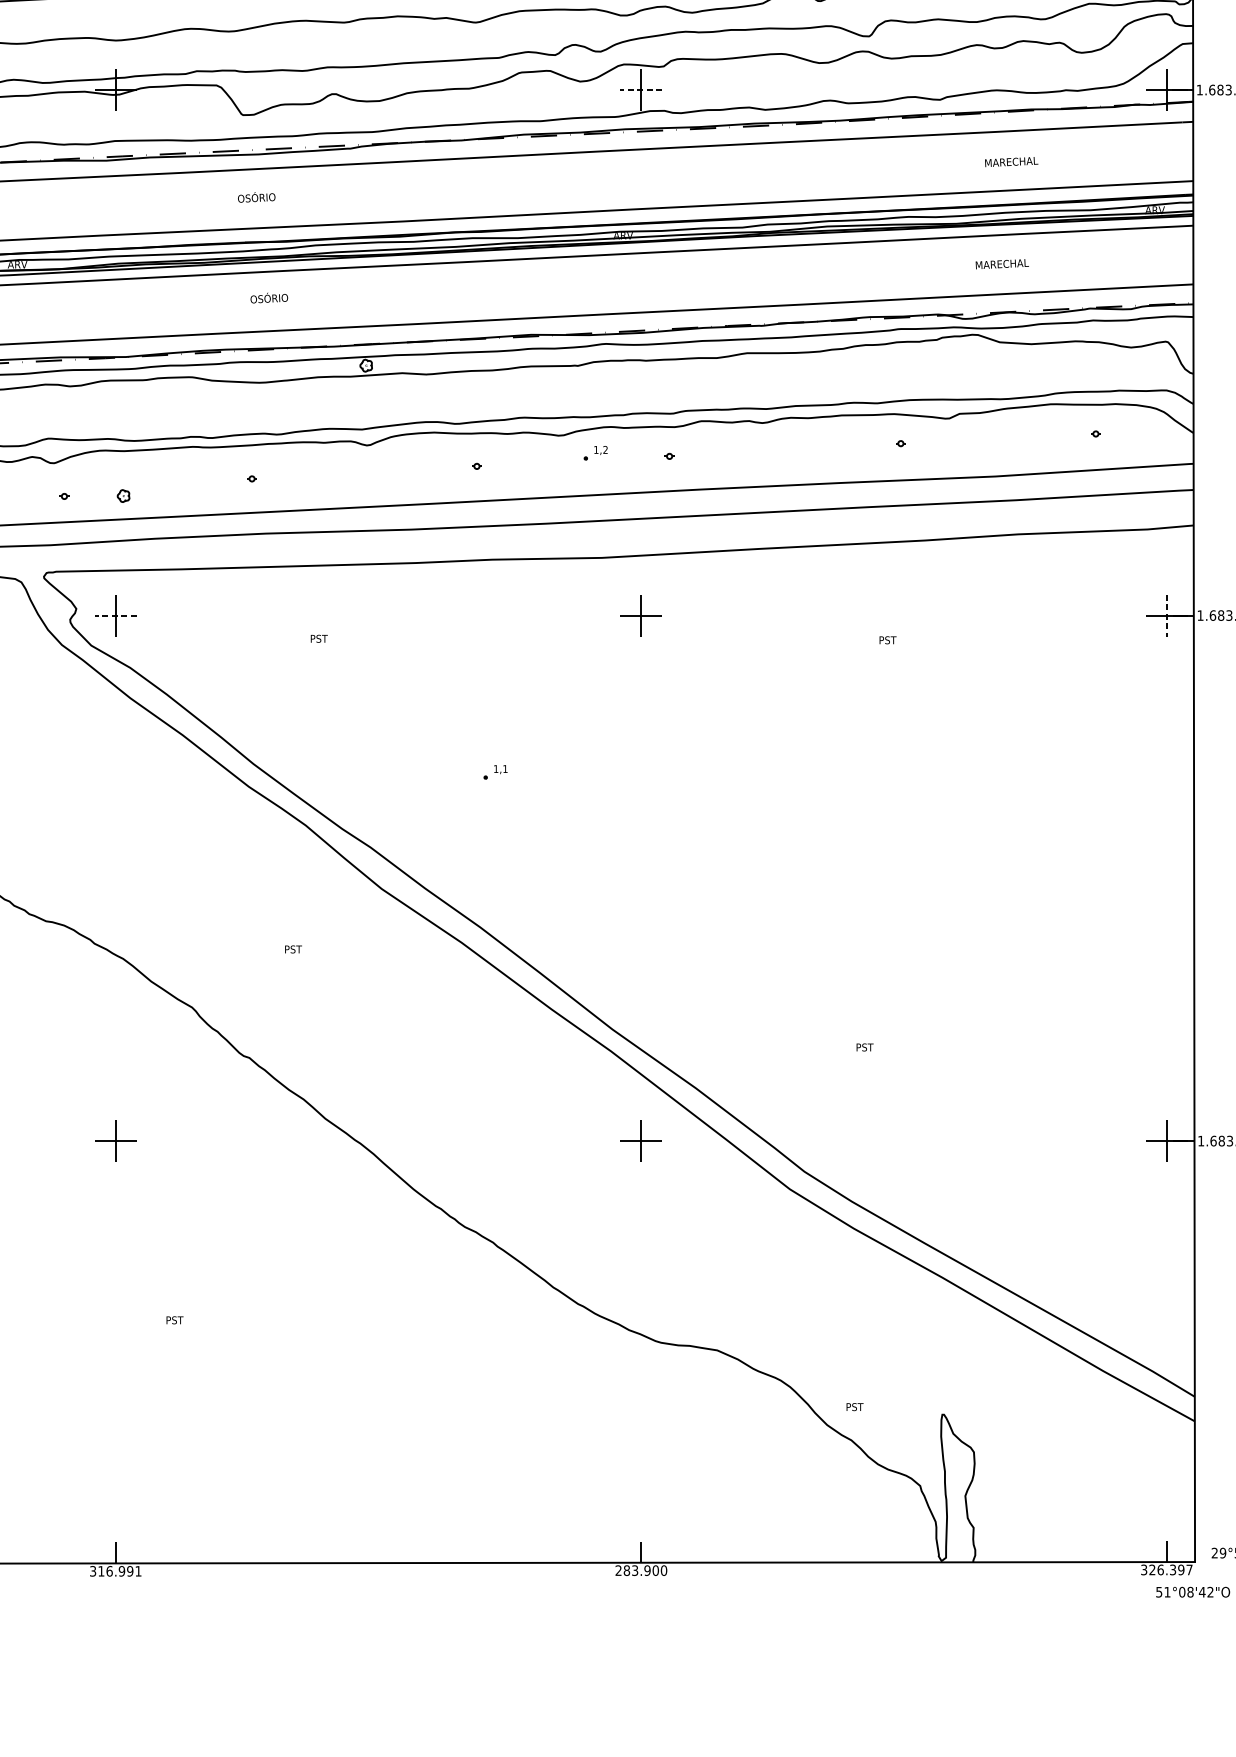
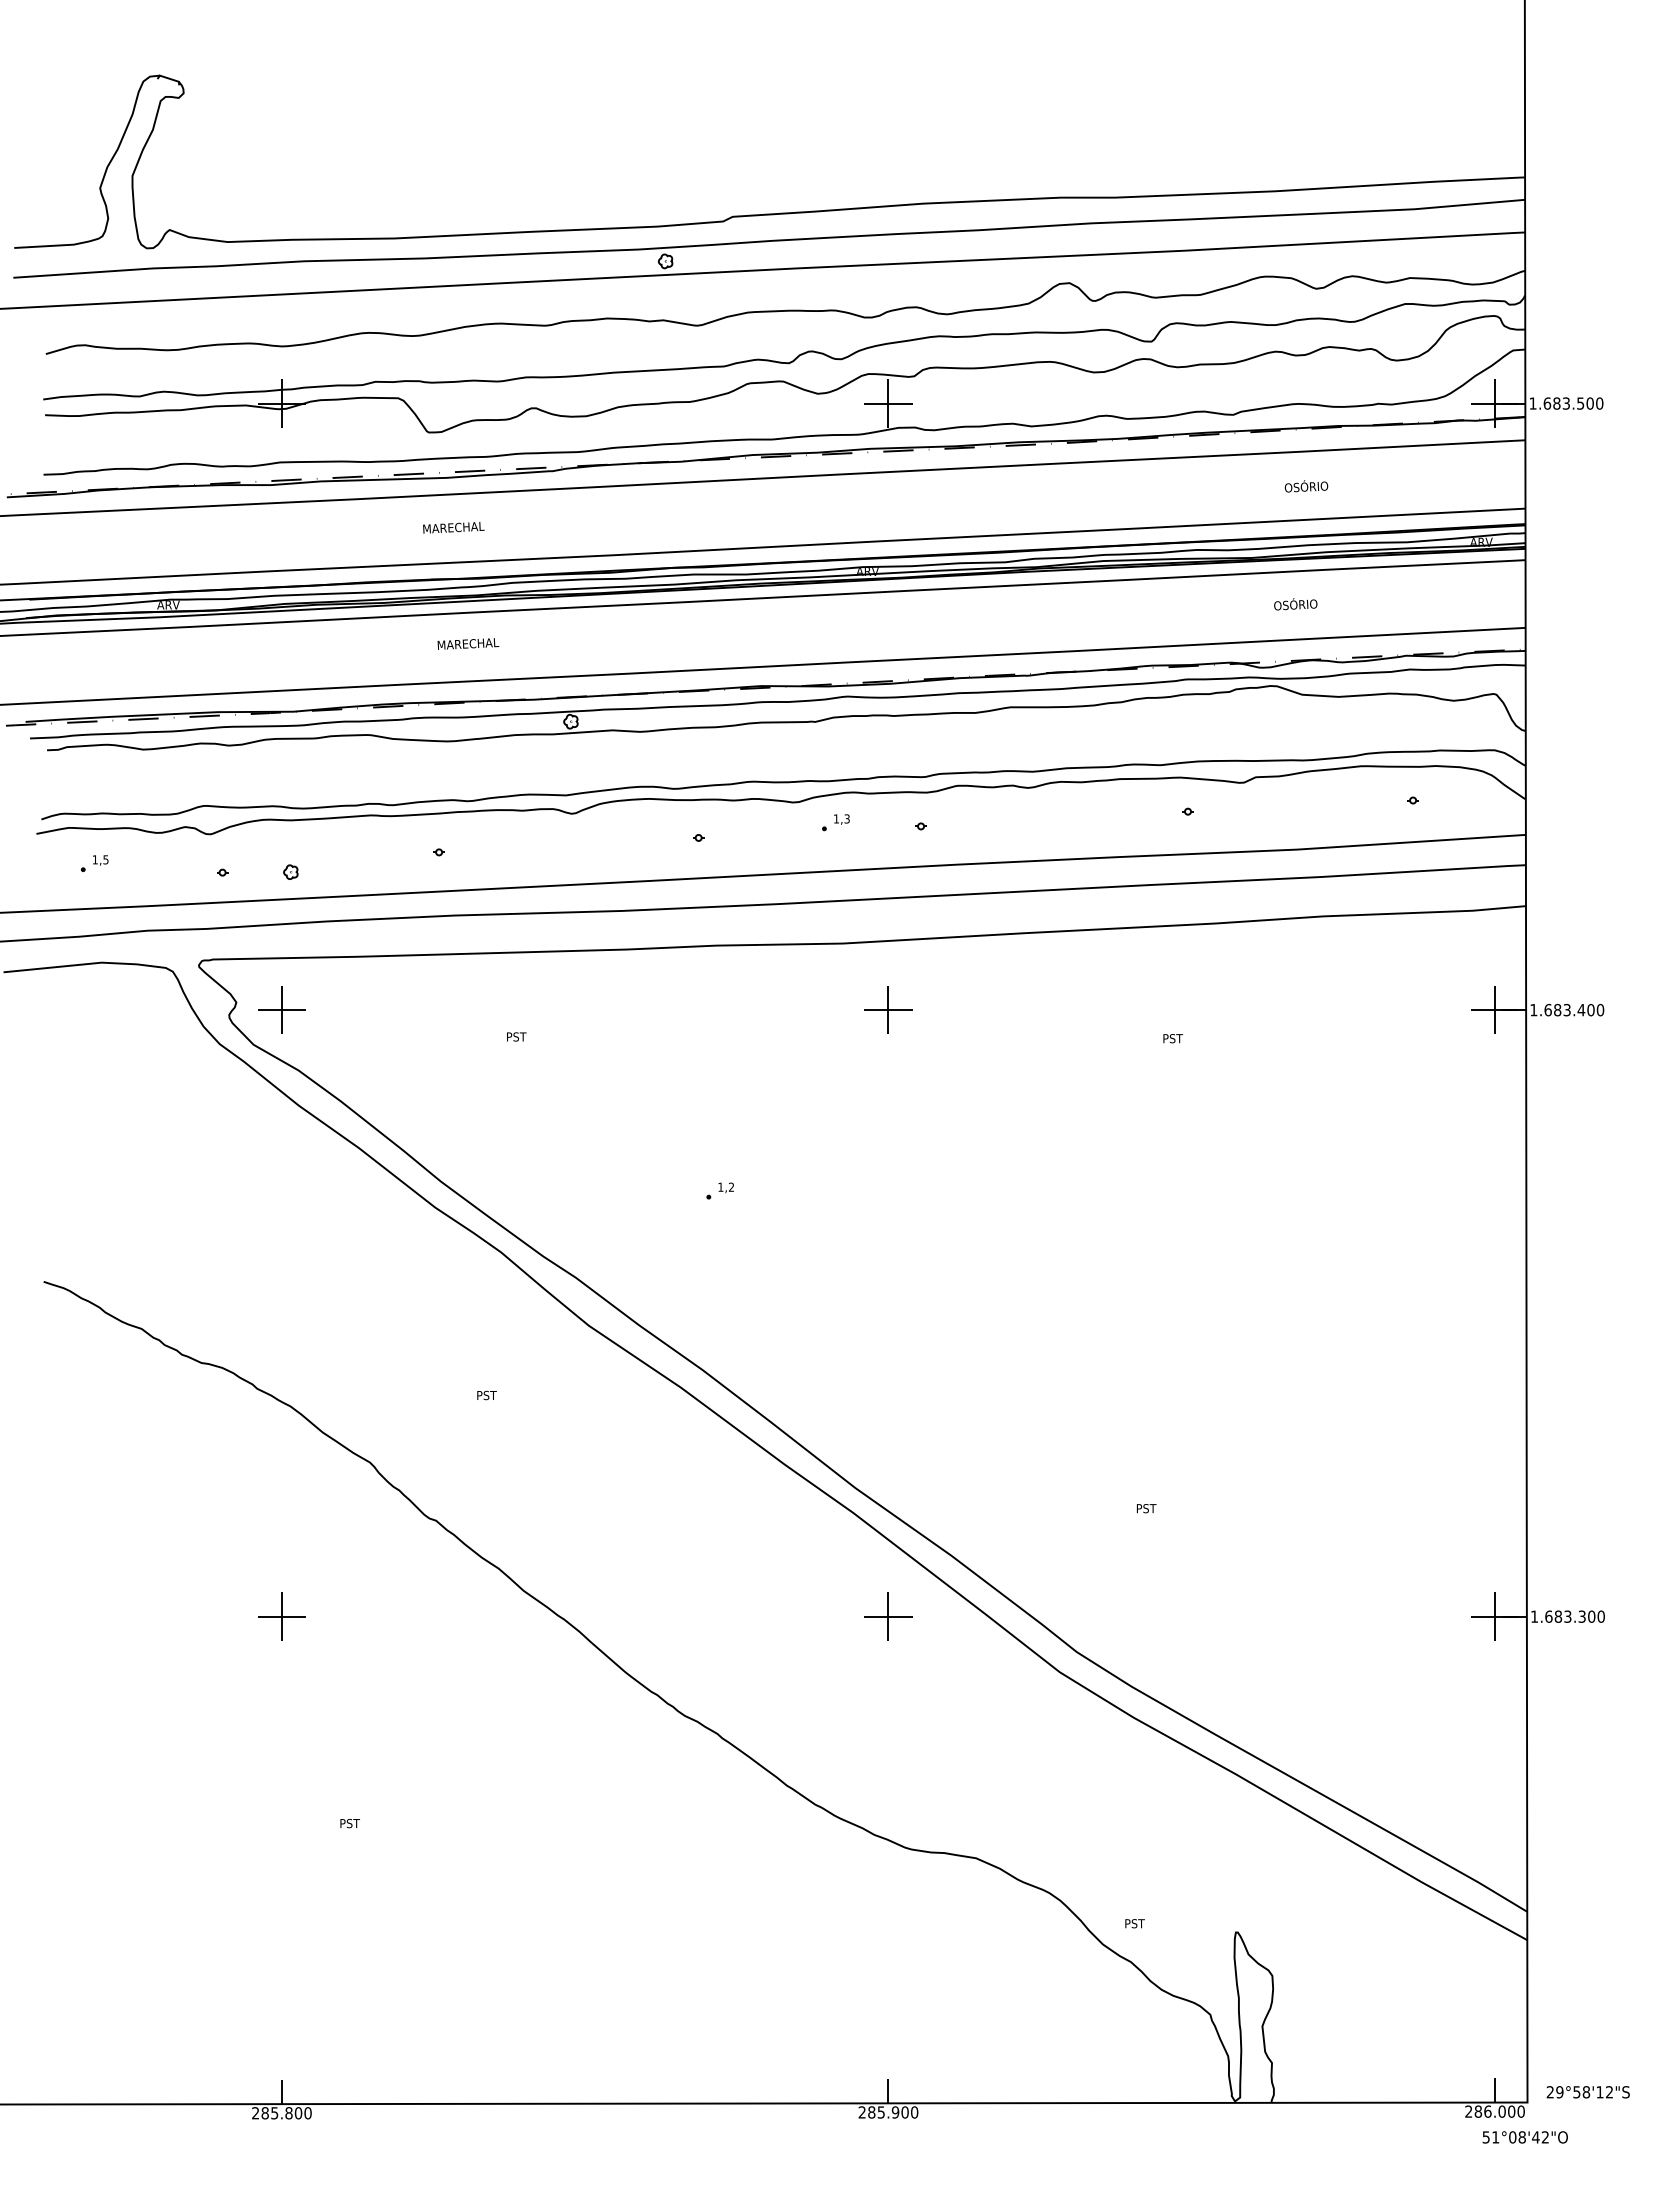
line: (640, 89) -> (887, 403), dashed -> solid
text: (1011, 161) -> (1315, 486), MARECHAL -> OSÓRIO
text: (264, 197) -> (453, 527), OSÓRIO -> MARECHAL
text: (1001, 264) -> (1304, 604), MARECHAL -> OSÓRIO
text: (277, 297) -> (468, 643), OSÓRIO -> MARECHAL
text: (605, 449) -> (846, 818), 1,2 -> 1,3
line: (115, 615) -> (281, 1010), dashed -> solid
line: (1167, 615) -> (1495, 1010), dashed -> solid
text: (504, 768) -> (730, 1186), 1,1 -> 1,2
text: (635, 1569) -> (881, 2111), 283.900 -> 285.900
text: (1166, 1569) -> (1494, 2111), 326.397 -> 286.000
text: (115, 1571) -> (281, 2113), 316.991 -> 285.800

